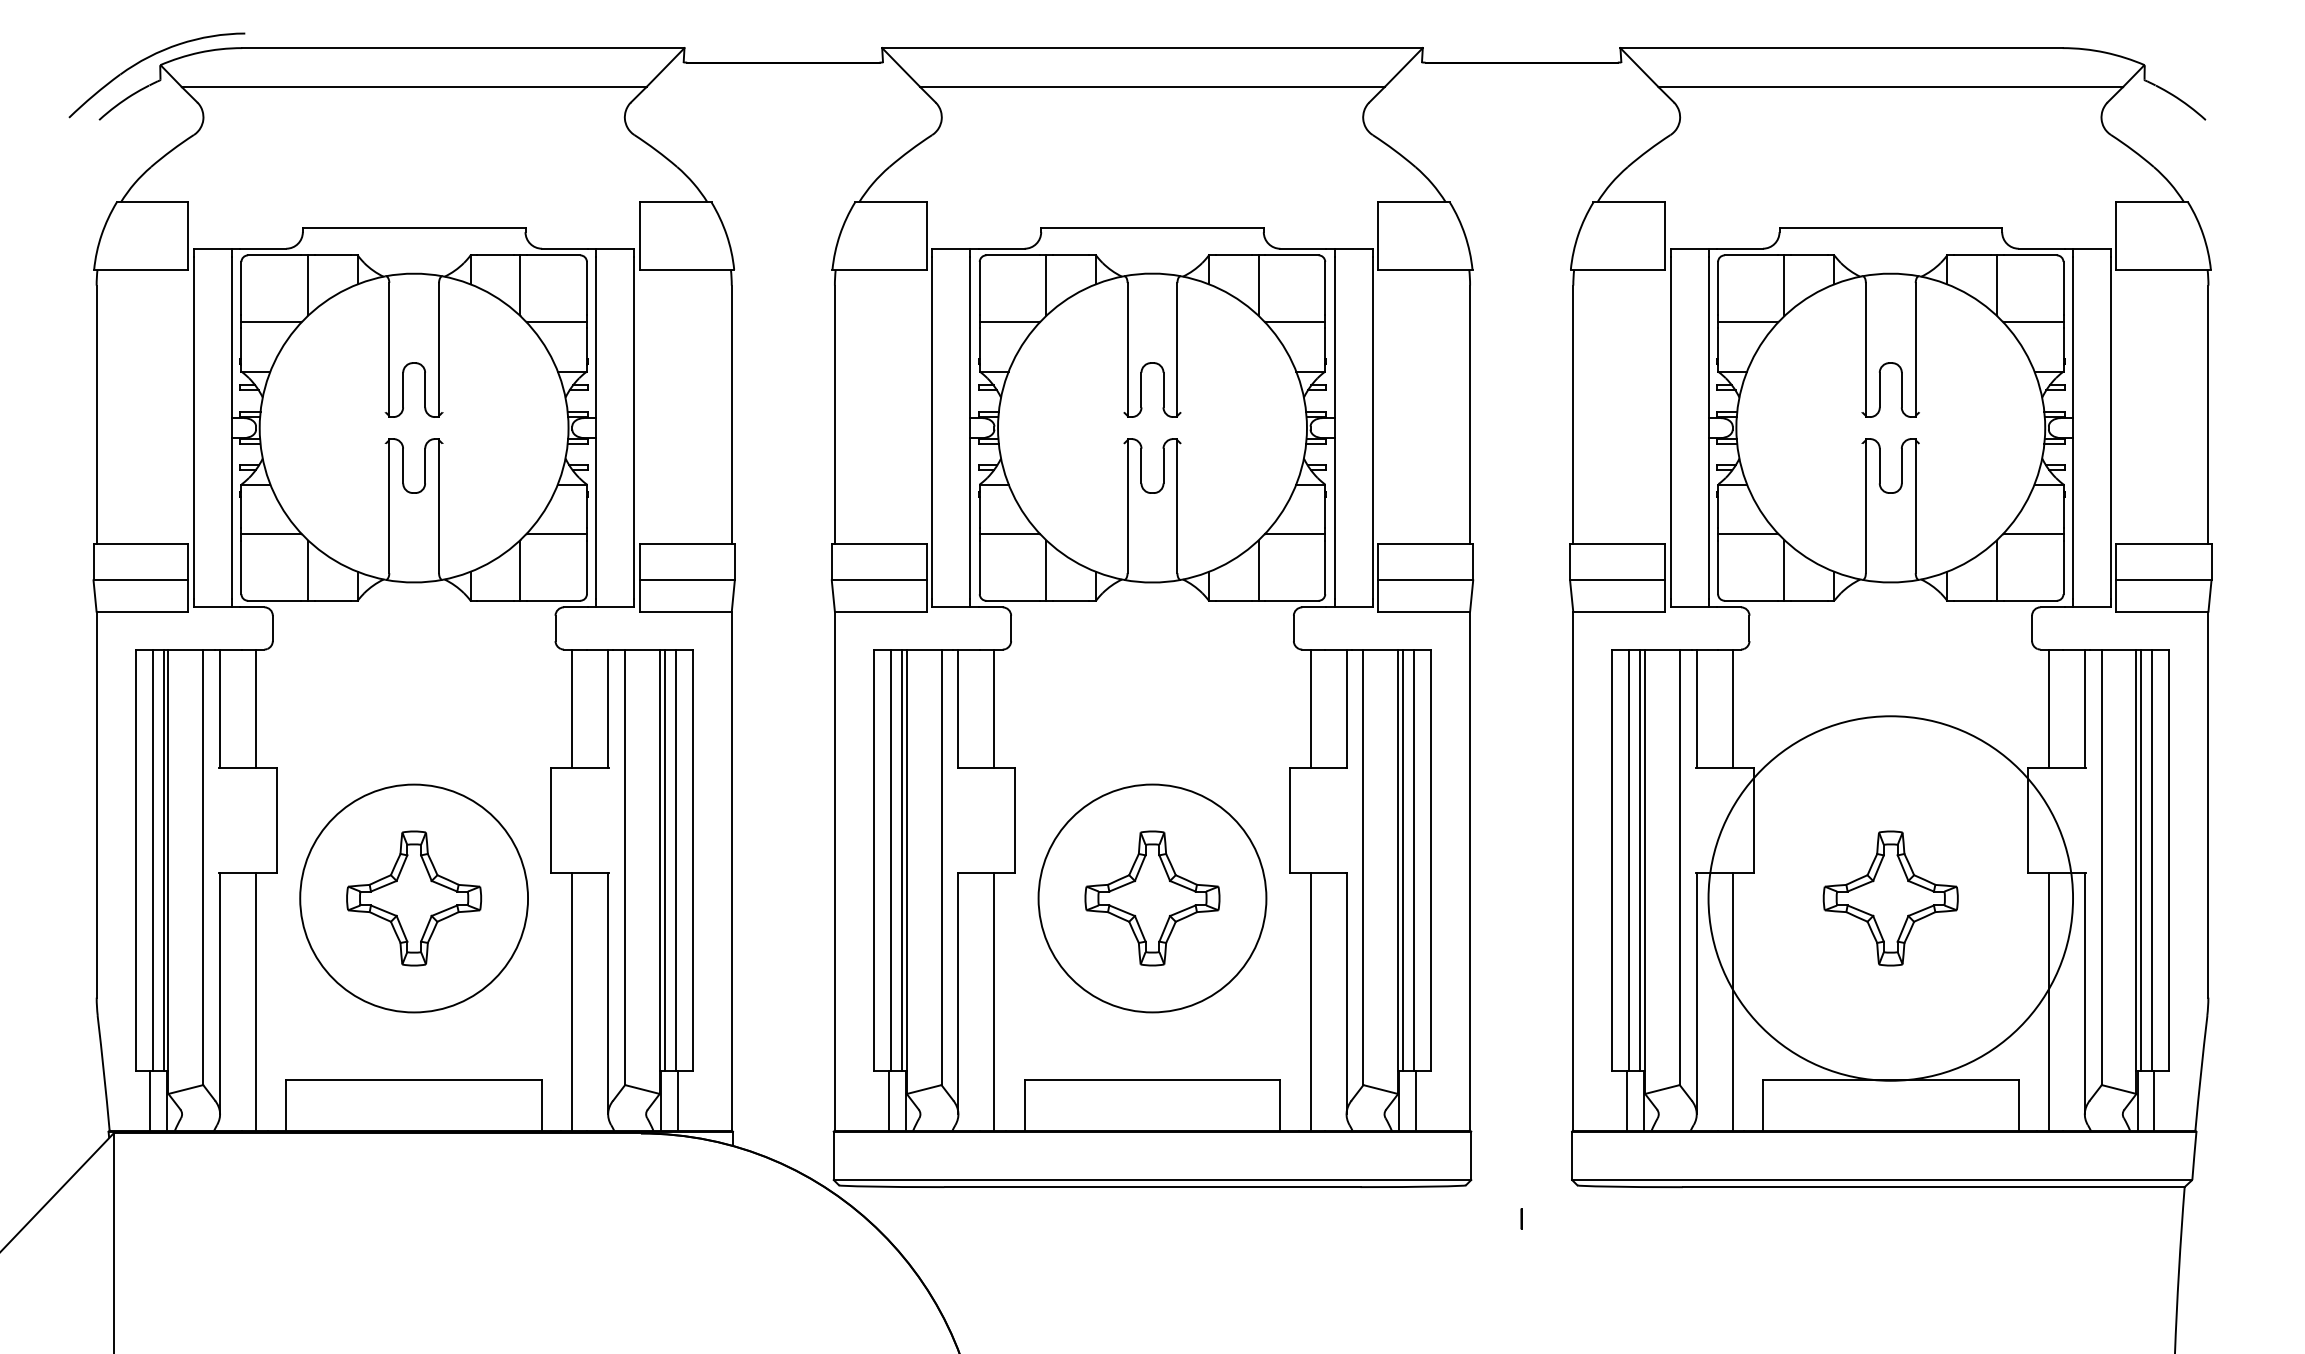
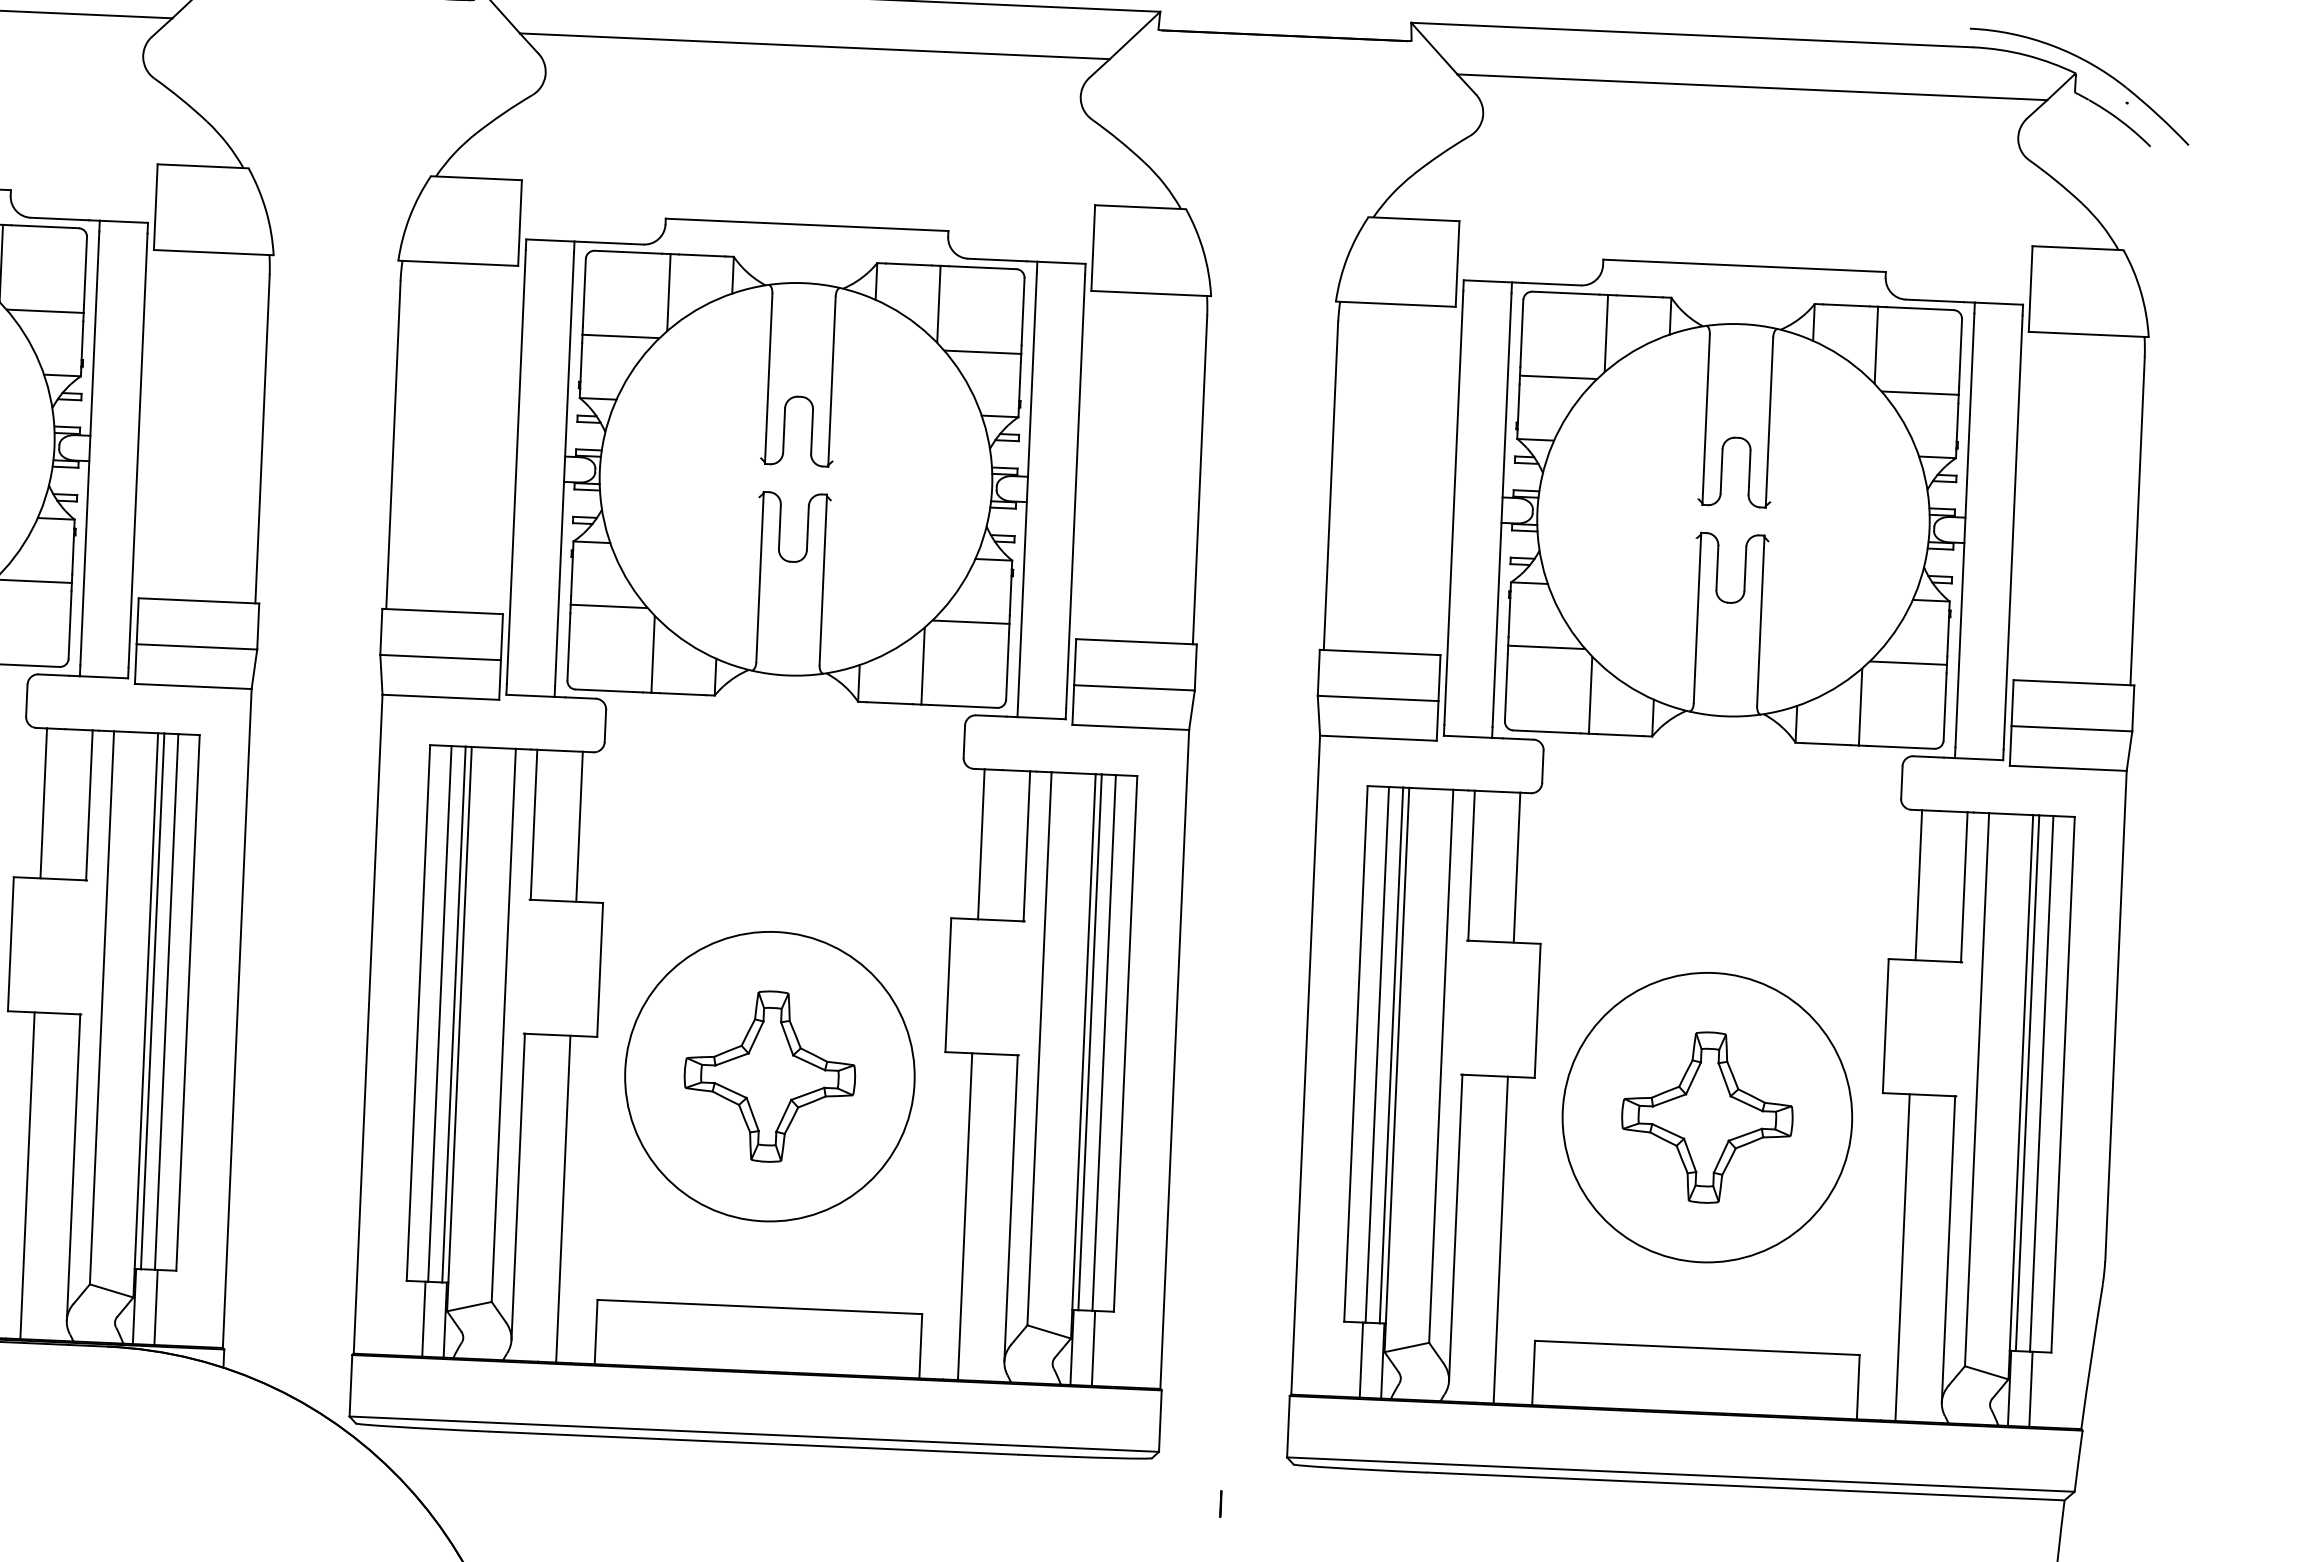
part: (2156, 58) -> (2091, 65), added
circle: (1890, 898) -> (1707, 1117), size x0.62

